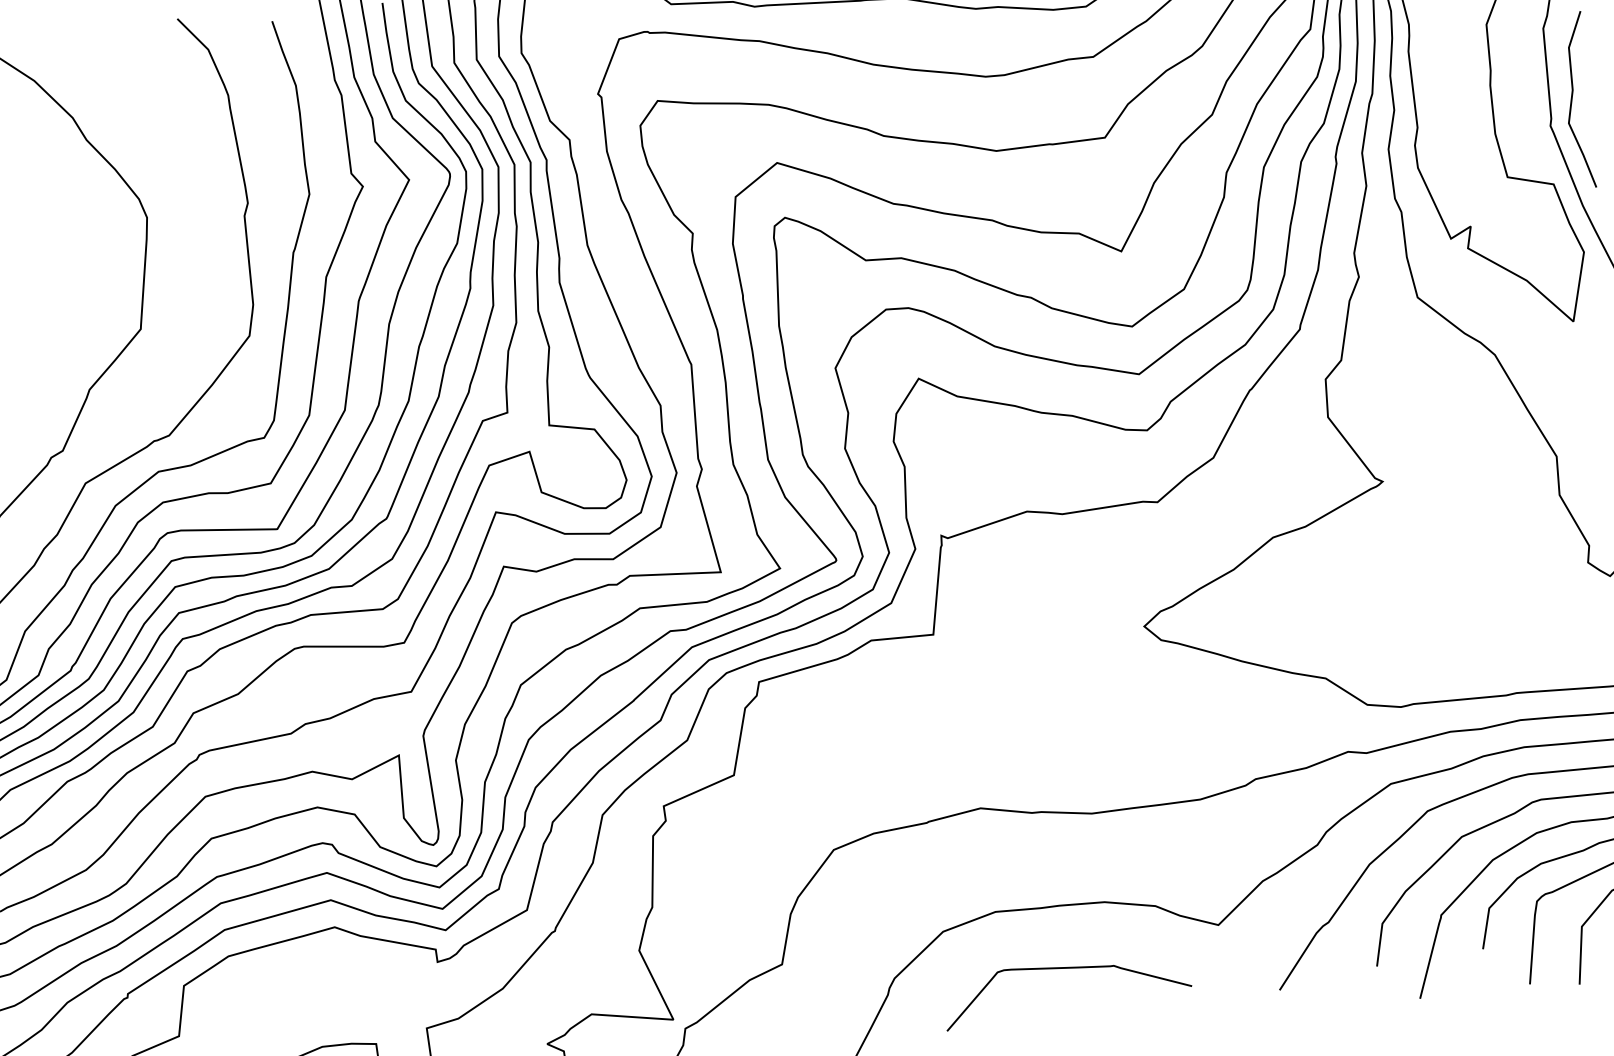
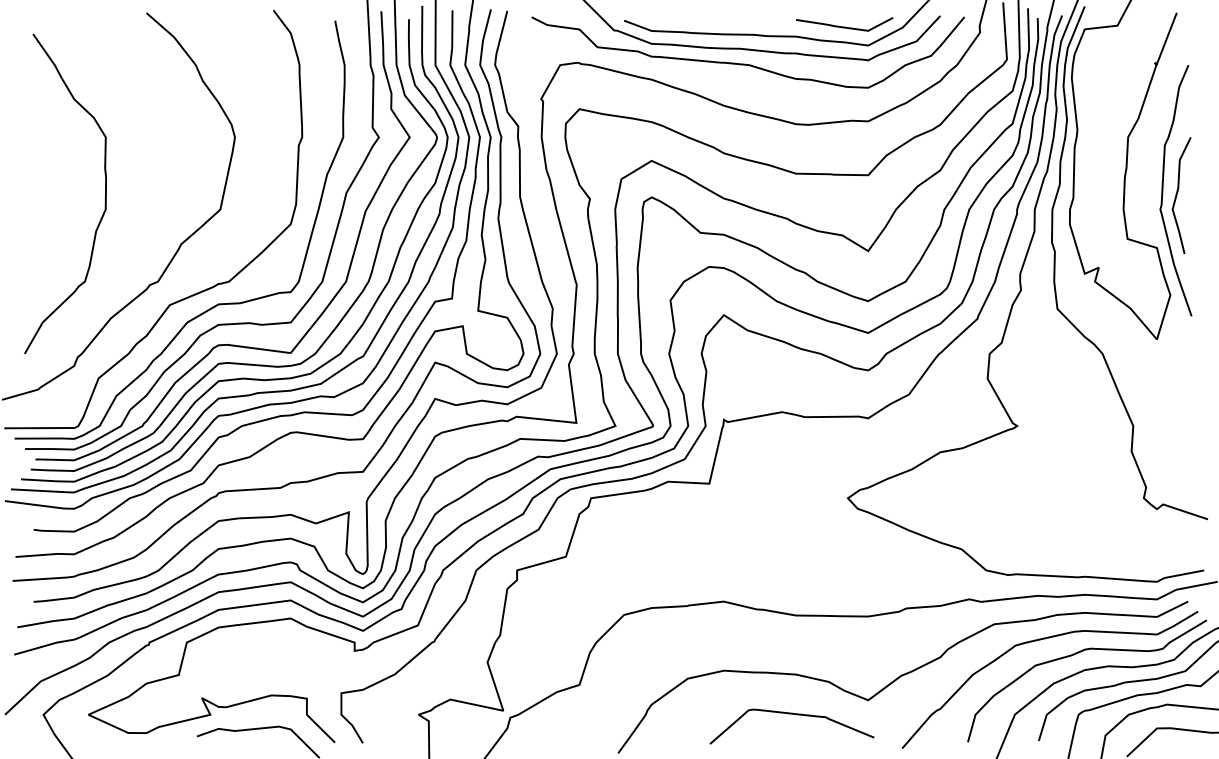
curve: (1062, 969) -> (791, 714), moved

